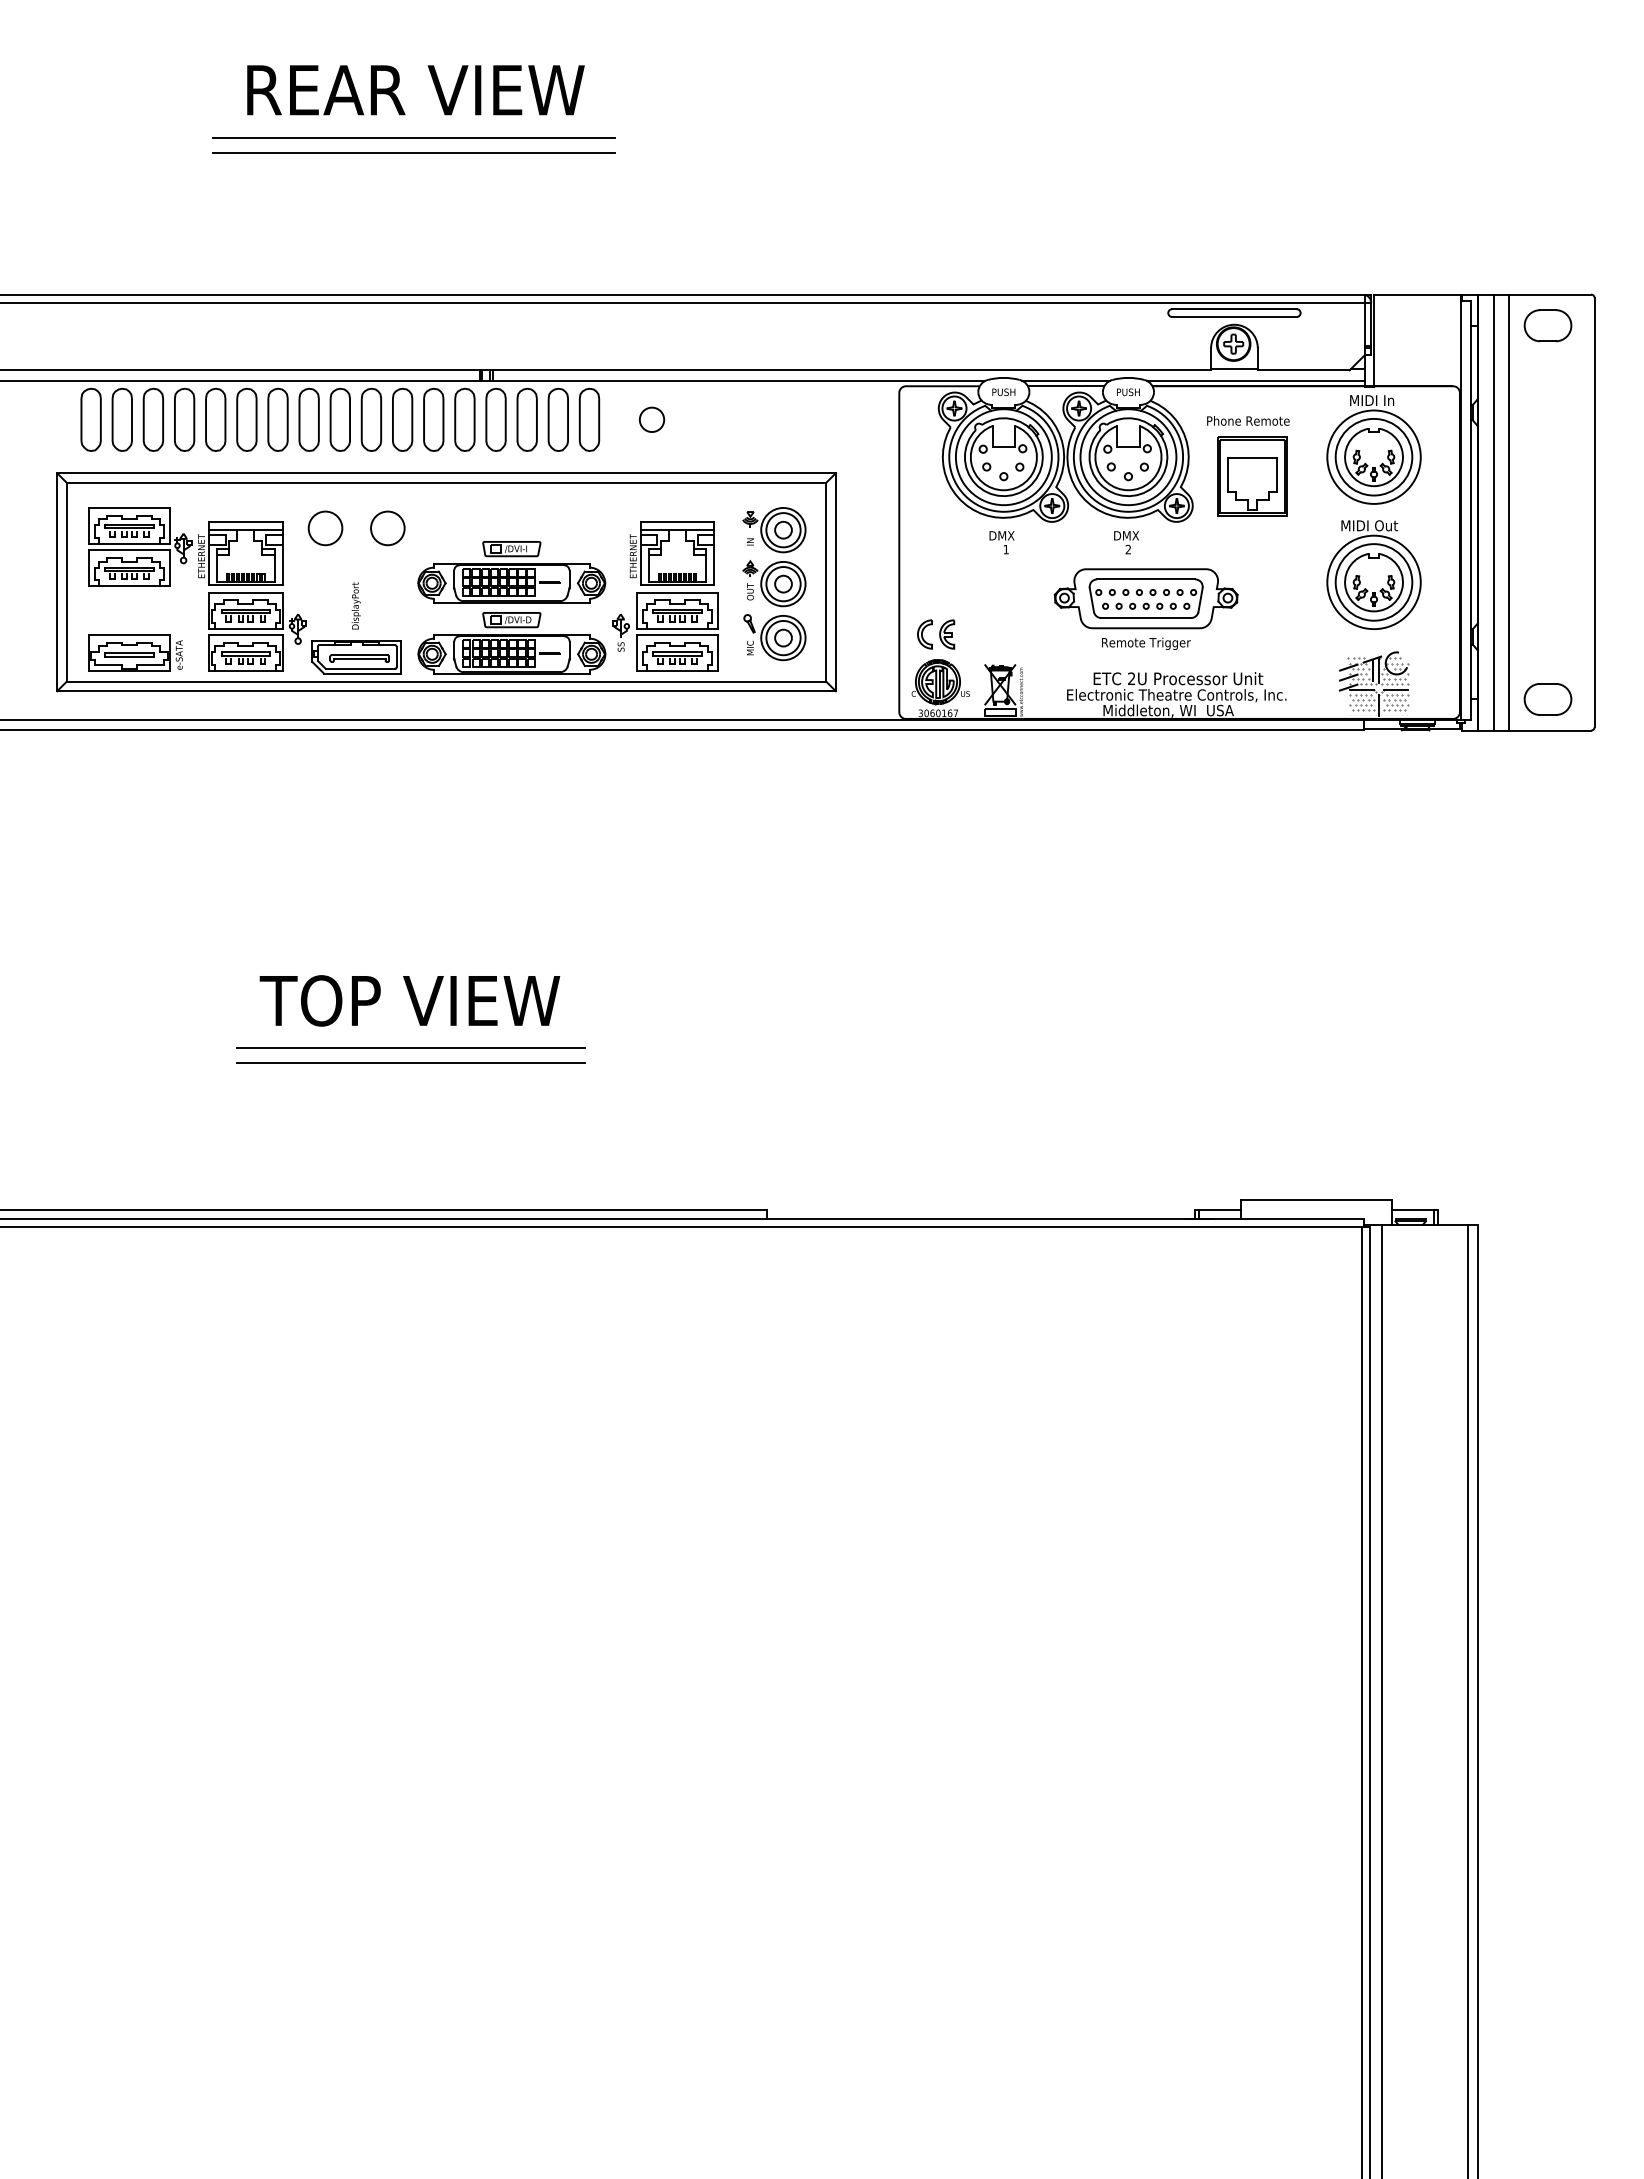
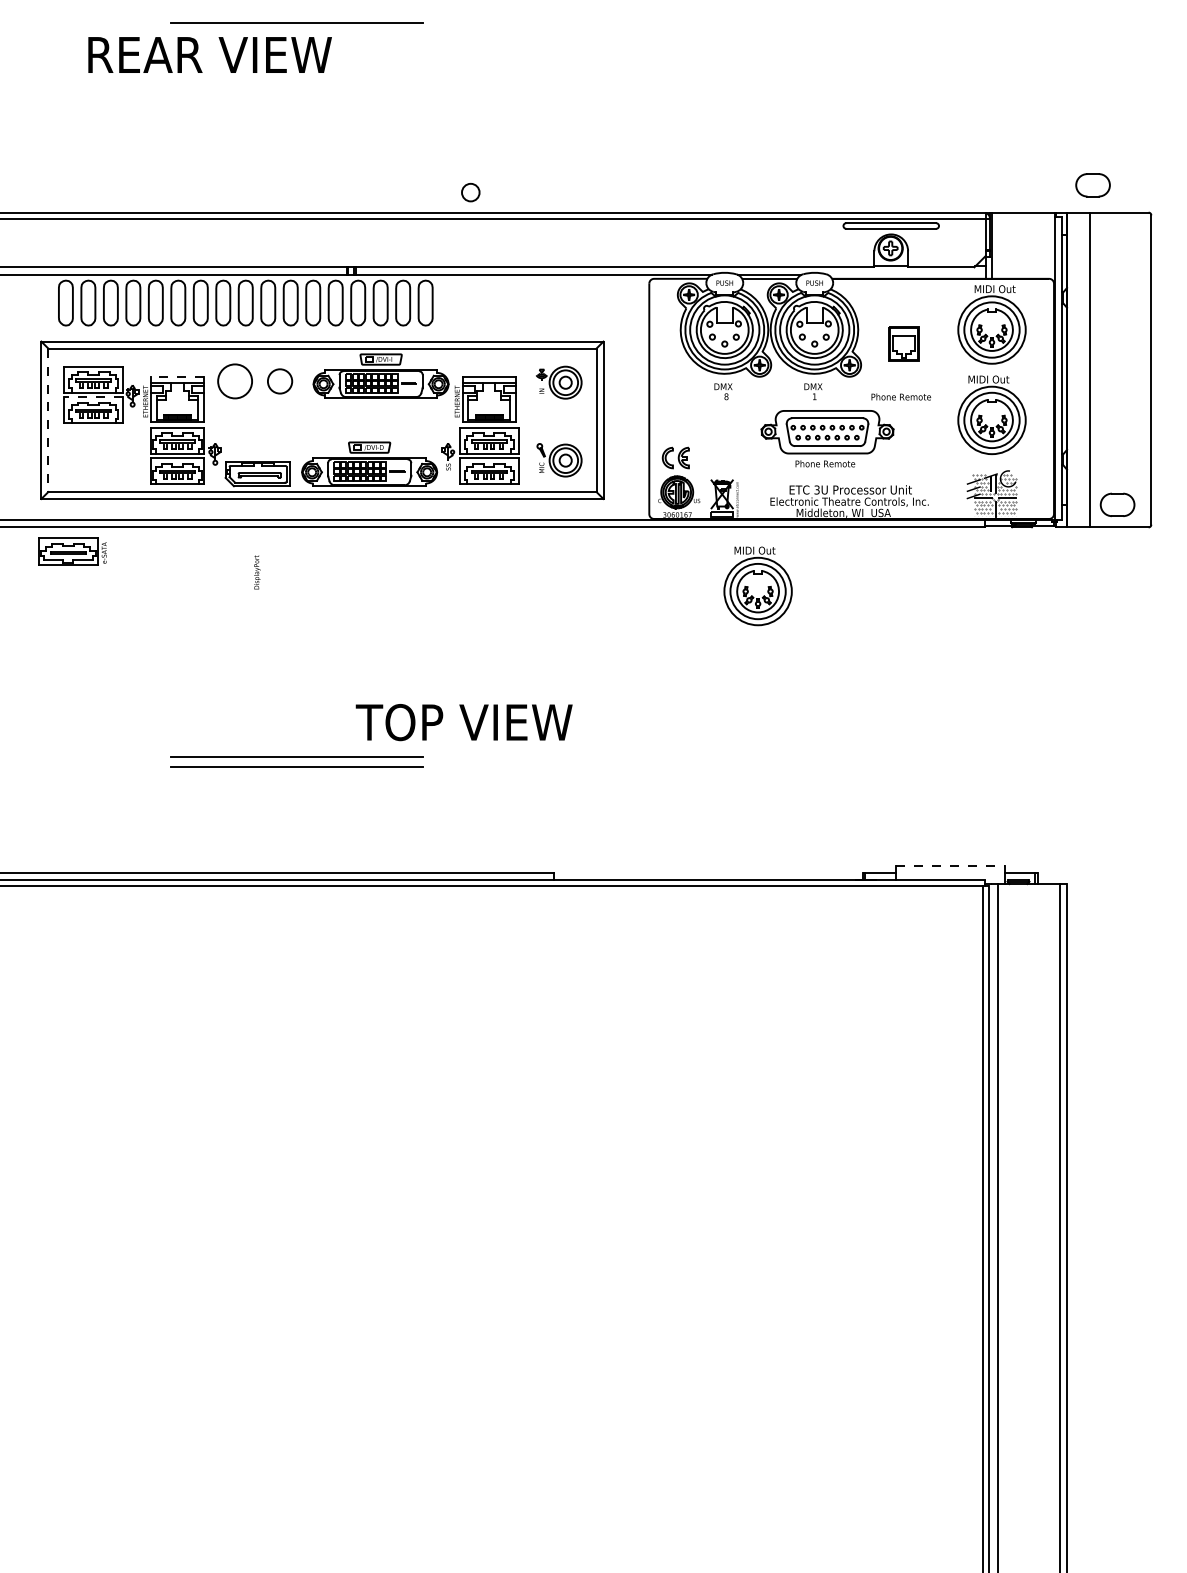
line: (410, 31) -> (296, 22), added
text: (415, 90) -> (209, 55), moved
line: (413, 137) -> (298, 99), removed
line: (413, 152) -> (298, 110), removed
part: (1547, 325) -> (1092, 185), moved
line: (1255, 380) -> (906, 274), removed
text: (1394, 400) -> (1006, 289), MIDI In -> MIDI Out
circle: (652, 419) -> (471, 192), moved
text: (1248, 420) -> (901, 396), moved
part: (1252, 476) -> (904, 343), size x0.6
line: (1493, 512) -> (1078, 369), removed
line: (245, 521) -> (177, 376), solid -> dashed
circle: (325, 528) -> (235, 381), size x1.4
text: (1006, 549) -> (726, 396), 1 -> 8
text: (1127, 549) -> (814, 396), 2 -> 1
line: (129, 550) -> (93, 397), solid -> dashed
part: (511, 572) -> (380, 376), moved
line: (66, 582) -> (48, 420), solid -> dashed
part: (774, 583) -> (559, 421), removed
text: (355, 605) -> (256, 572), moved
text: (1146, 643) -> (827, 464), Remote Trigger -> Phone Remote
part: (135, 652) -> (72, 551), moved
text: (1131, 679) -> (816, 490), 2U -> 3U
part: (1049, 811) -> (757, 585), added
text: (409, 1000) -> (463, 722), moved
line: (1316, 1200) -> (950, 866), solid -> dashed

